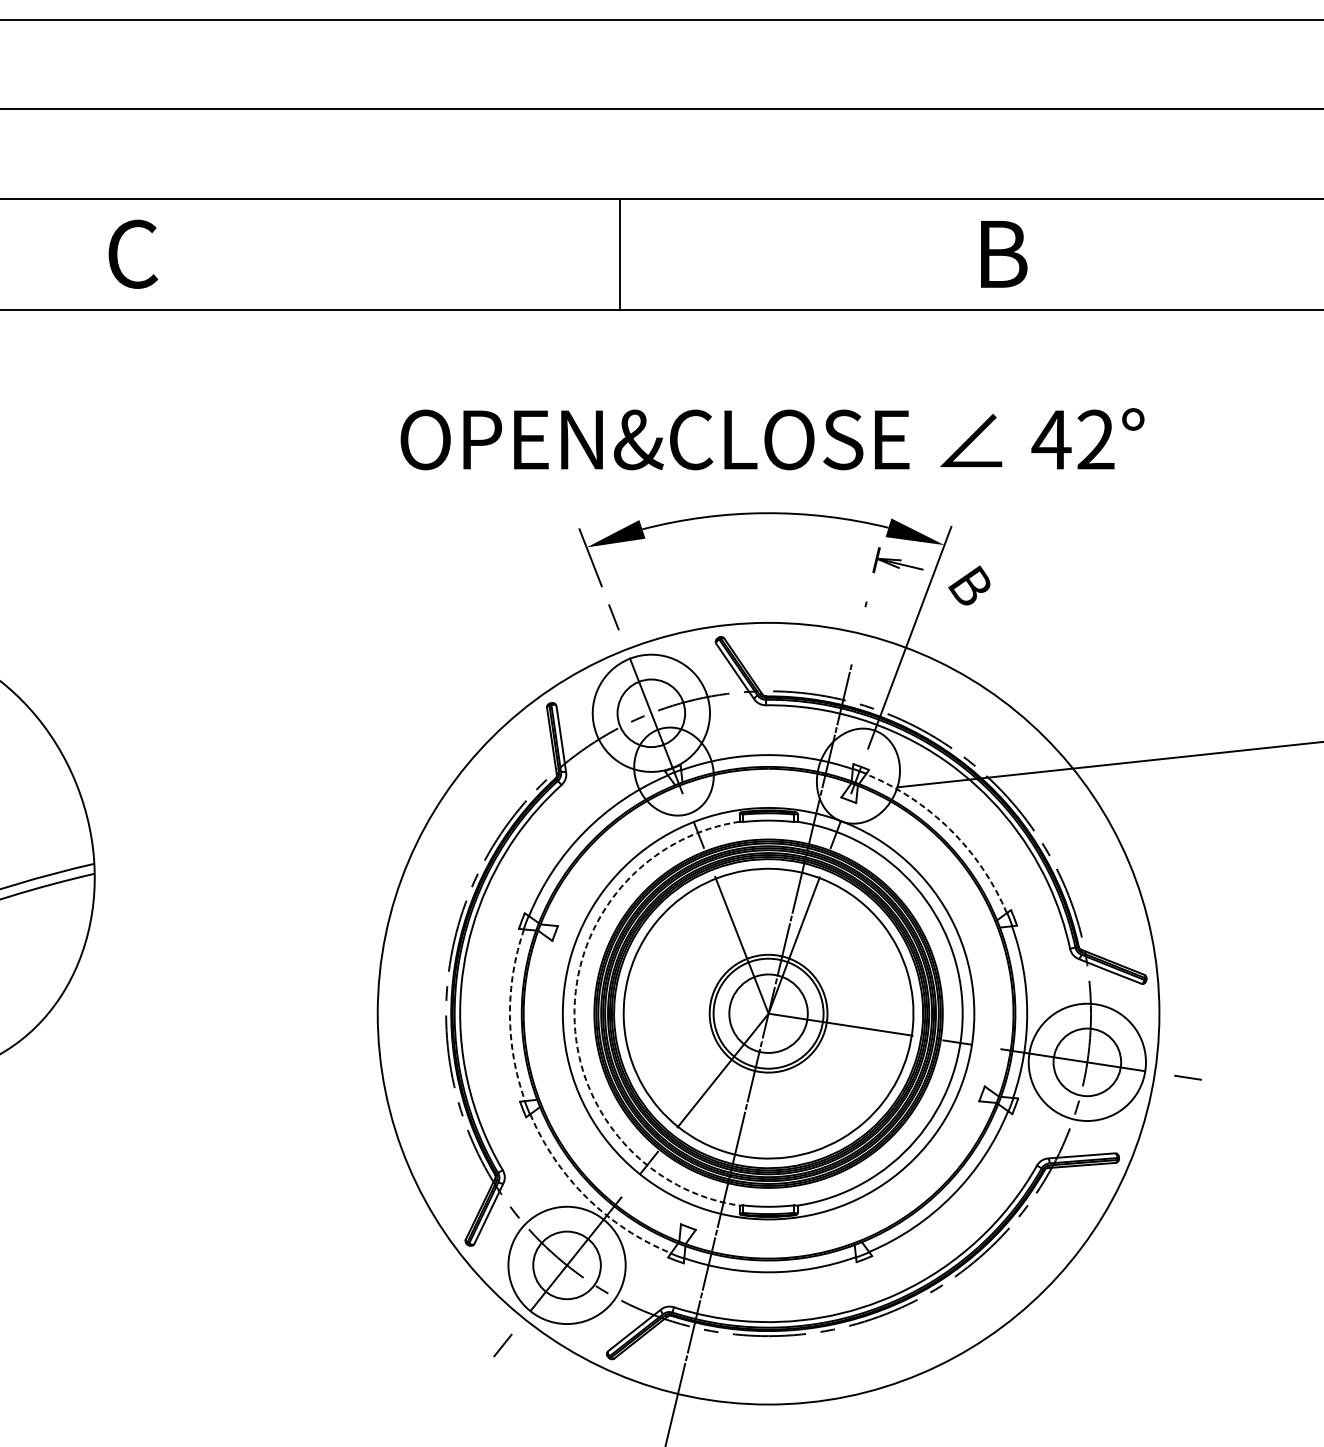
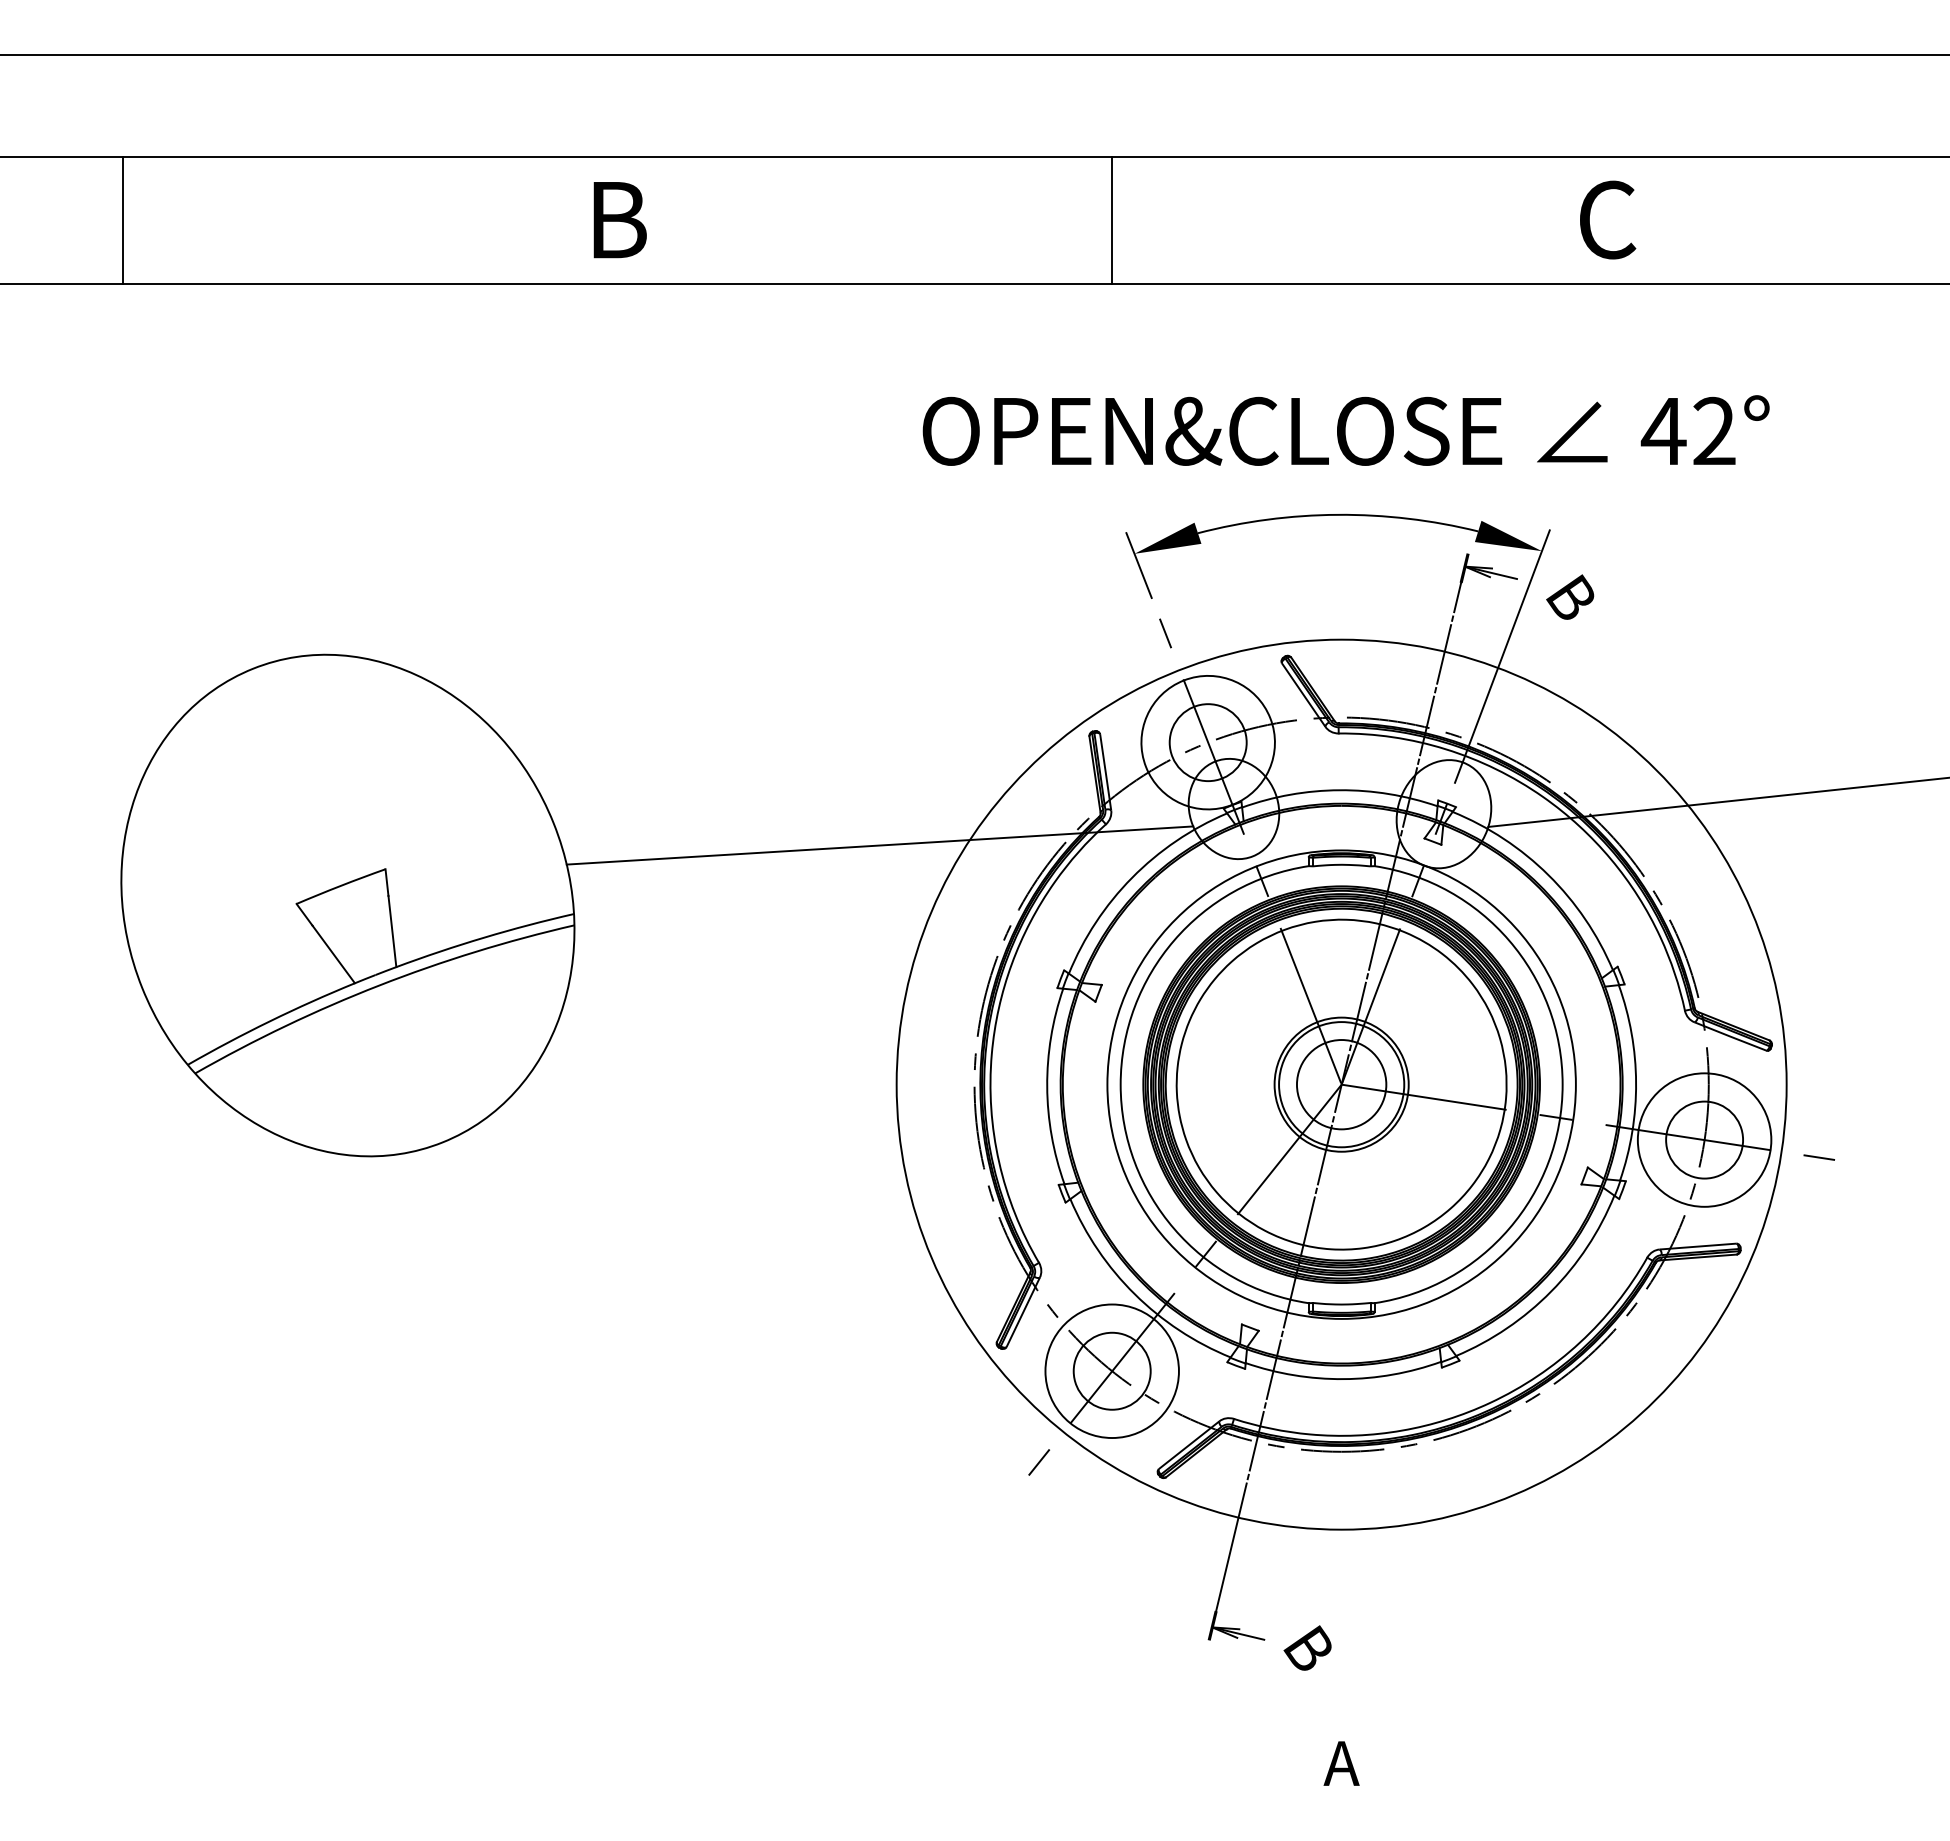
text: (133, 253) -> (618, 219), C -> B
line: (620, 253) -> (1112, 219), moved
text: (1002, 253) -> (1608, 219), B -> C
line: (870, 585) -> (1457, 597), added
line: (858, 635) -> (1444, 654), added
line: (362, 803) -> (879, 845), added
arc: (950, 829) -> (1548, 875), dashed -> solid
arc: (574, 1013) -> (1120, 1084), dashed -> solid
arc: (510, 1015) -> (1047, 1086), dashed -> solid
arc: (586, 1197) -> (1134, 1294), dashed -> solid

